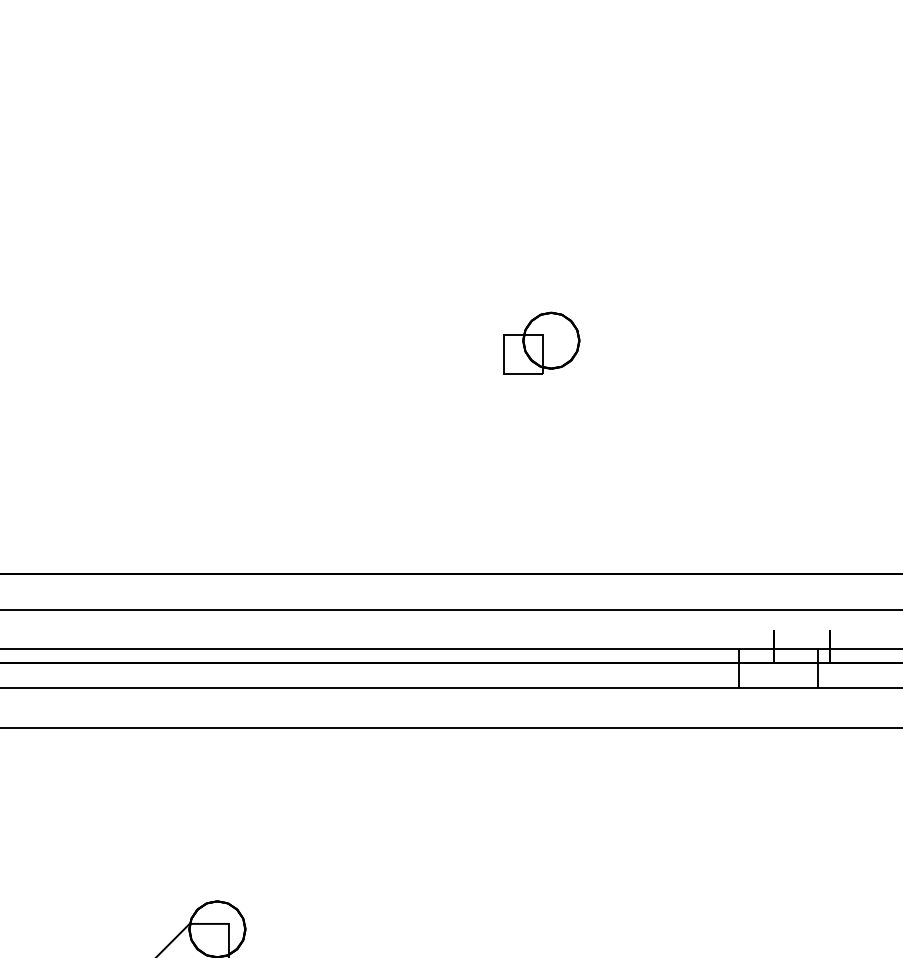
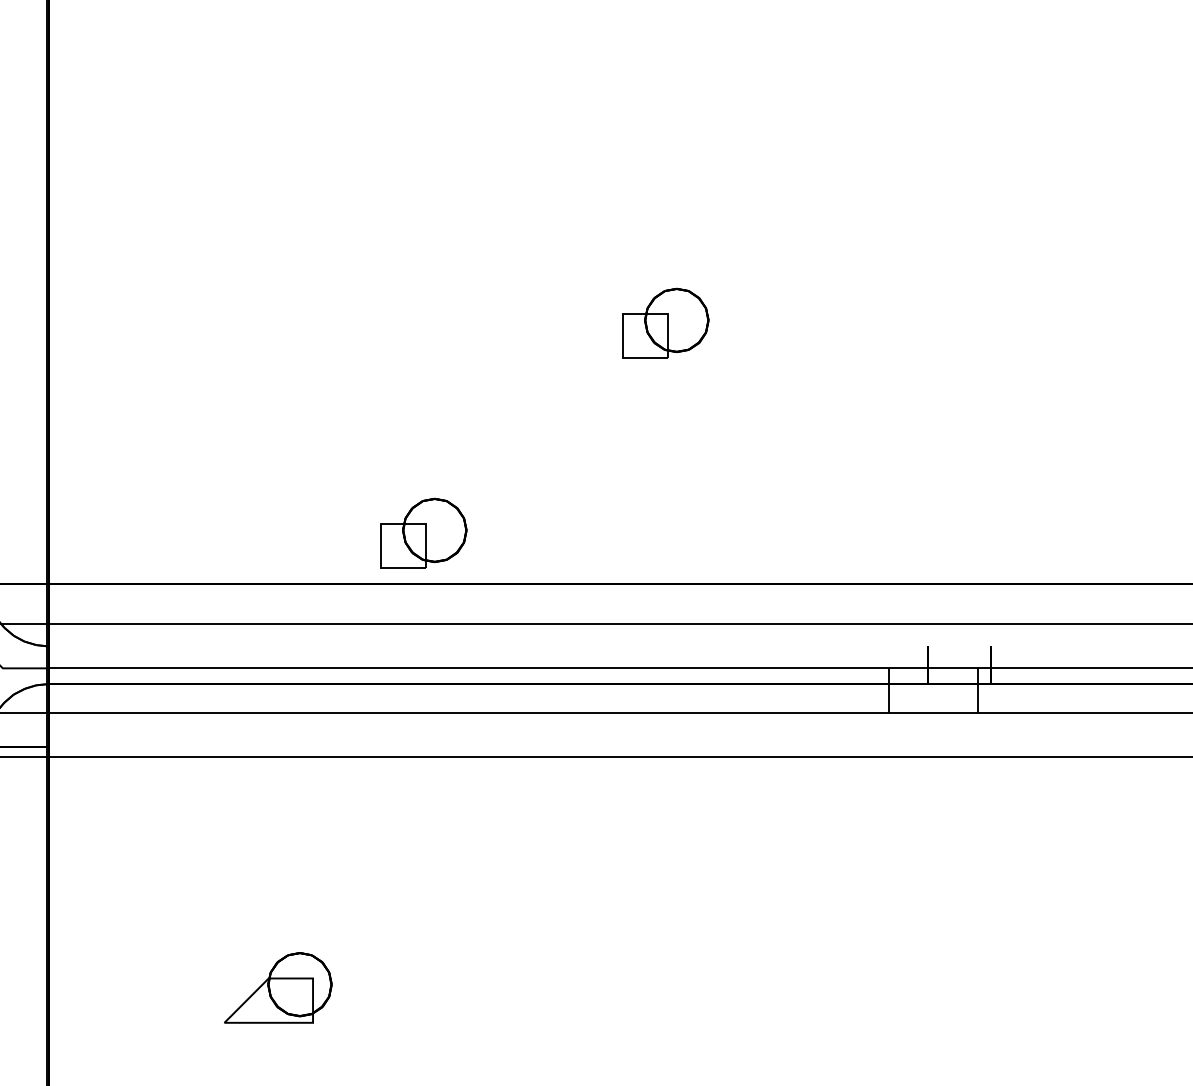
part: (326, 528) -> (423, 532), added

